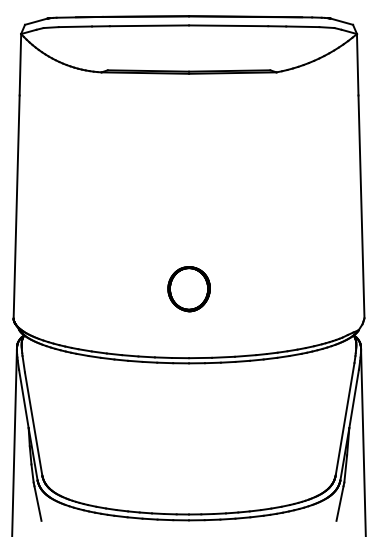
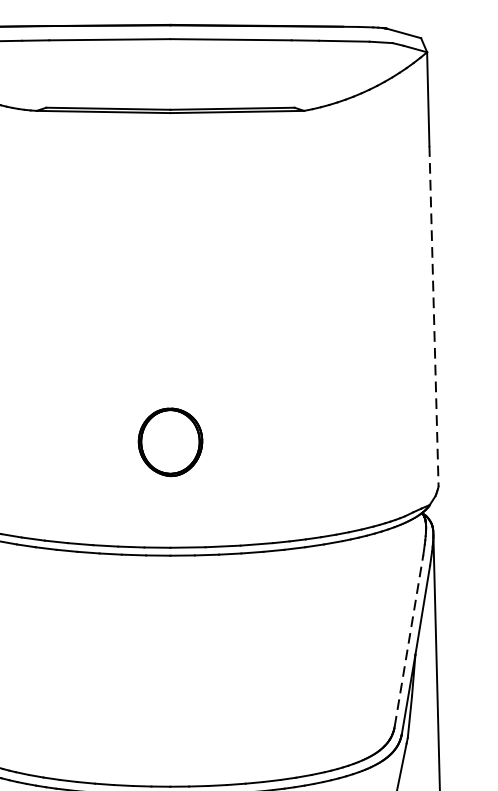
line: (361, 207) -> (434, 317), solid -> dashed
line: (345, 419) -> (409, 641), solid -> dashed

